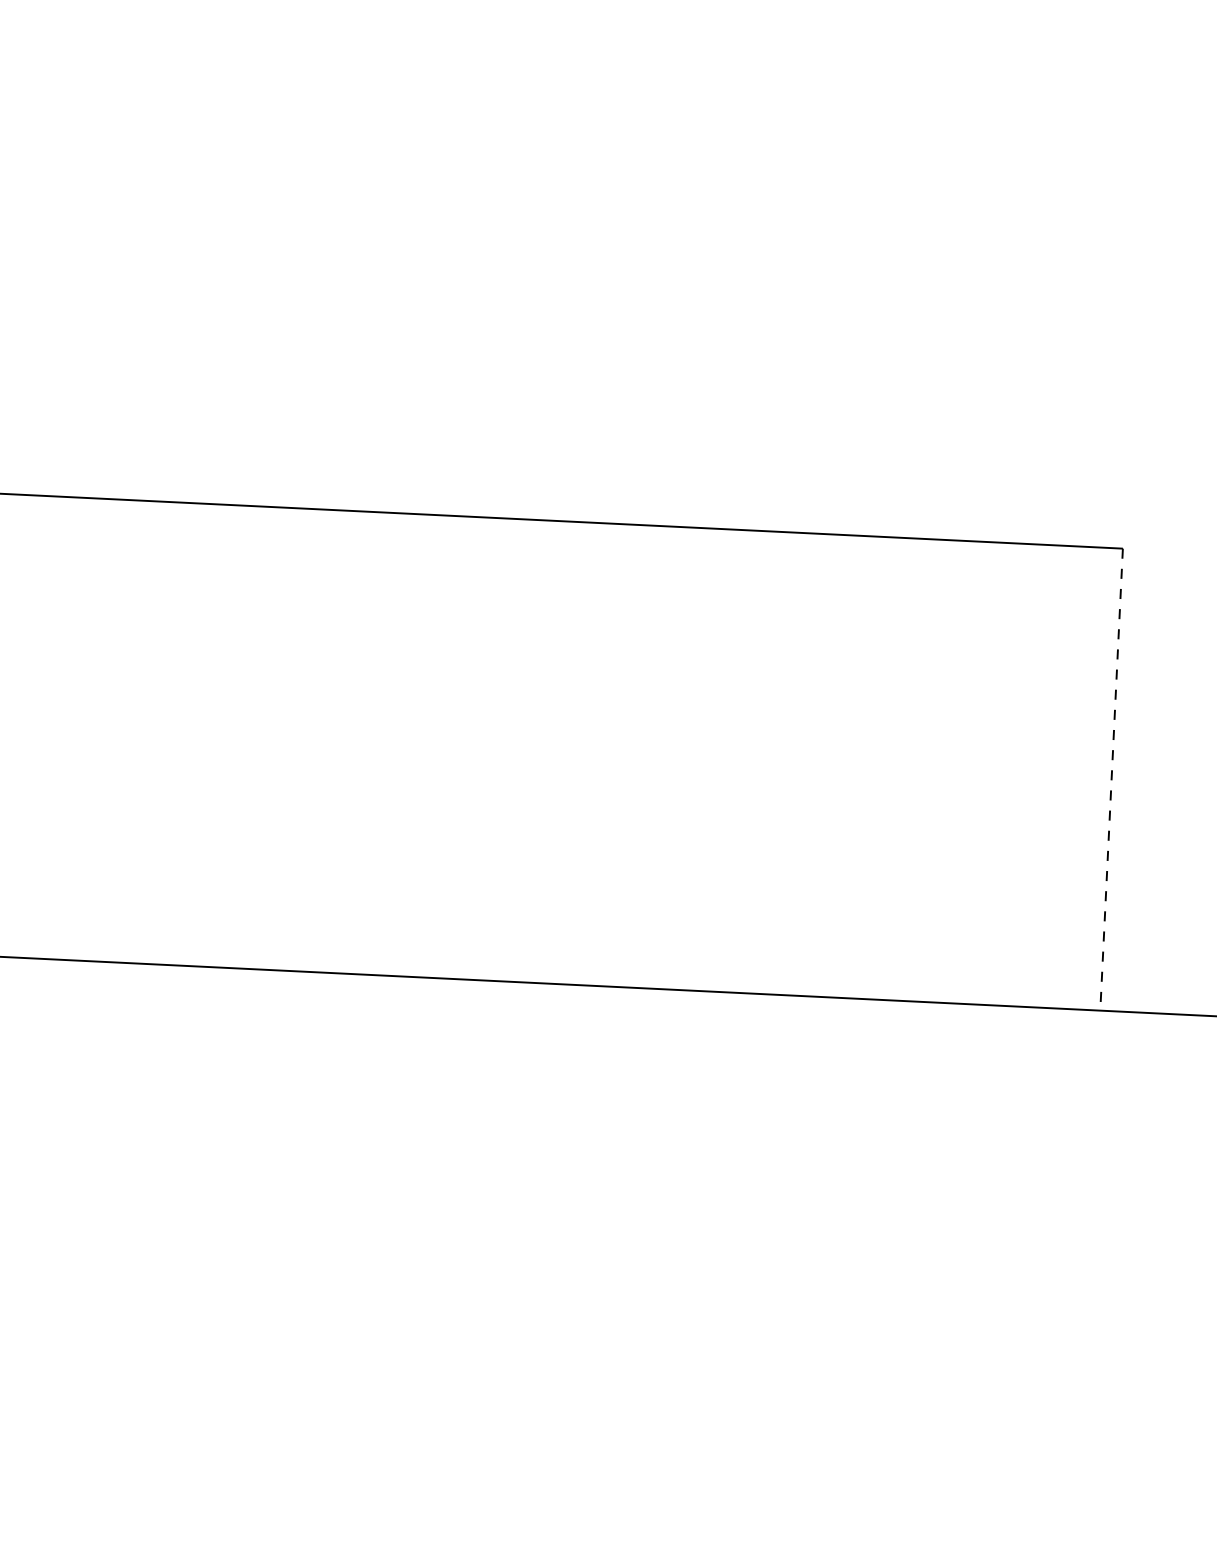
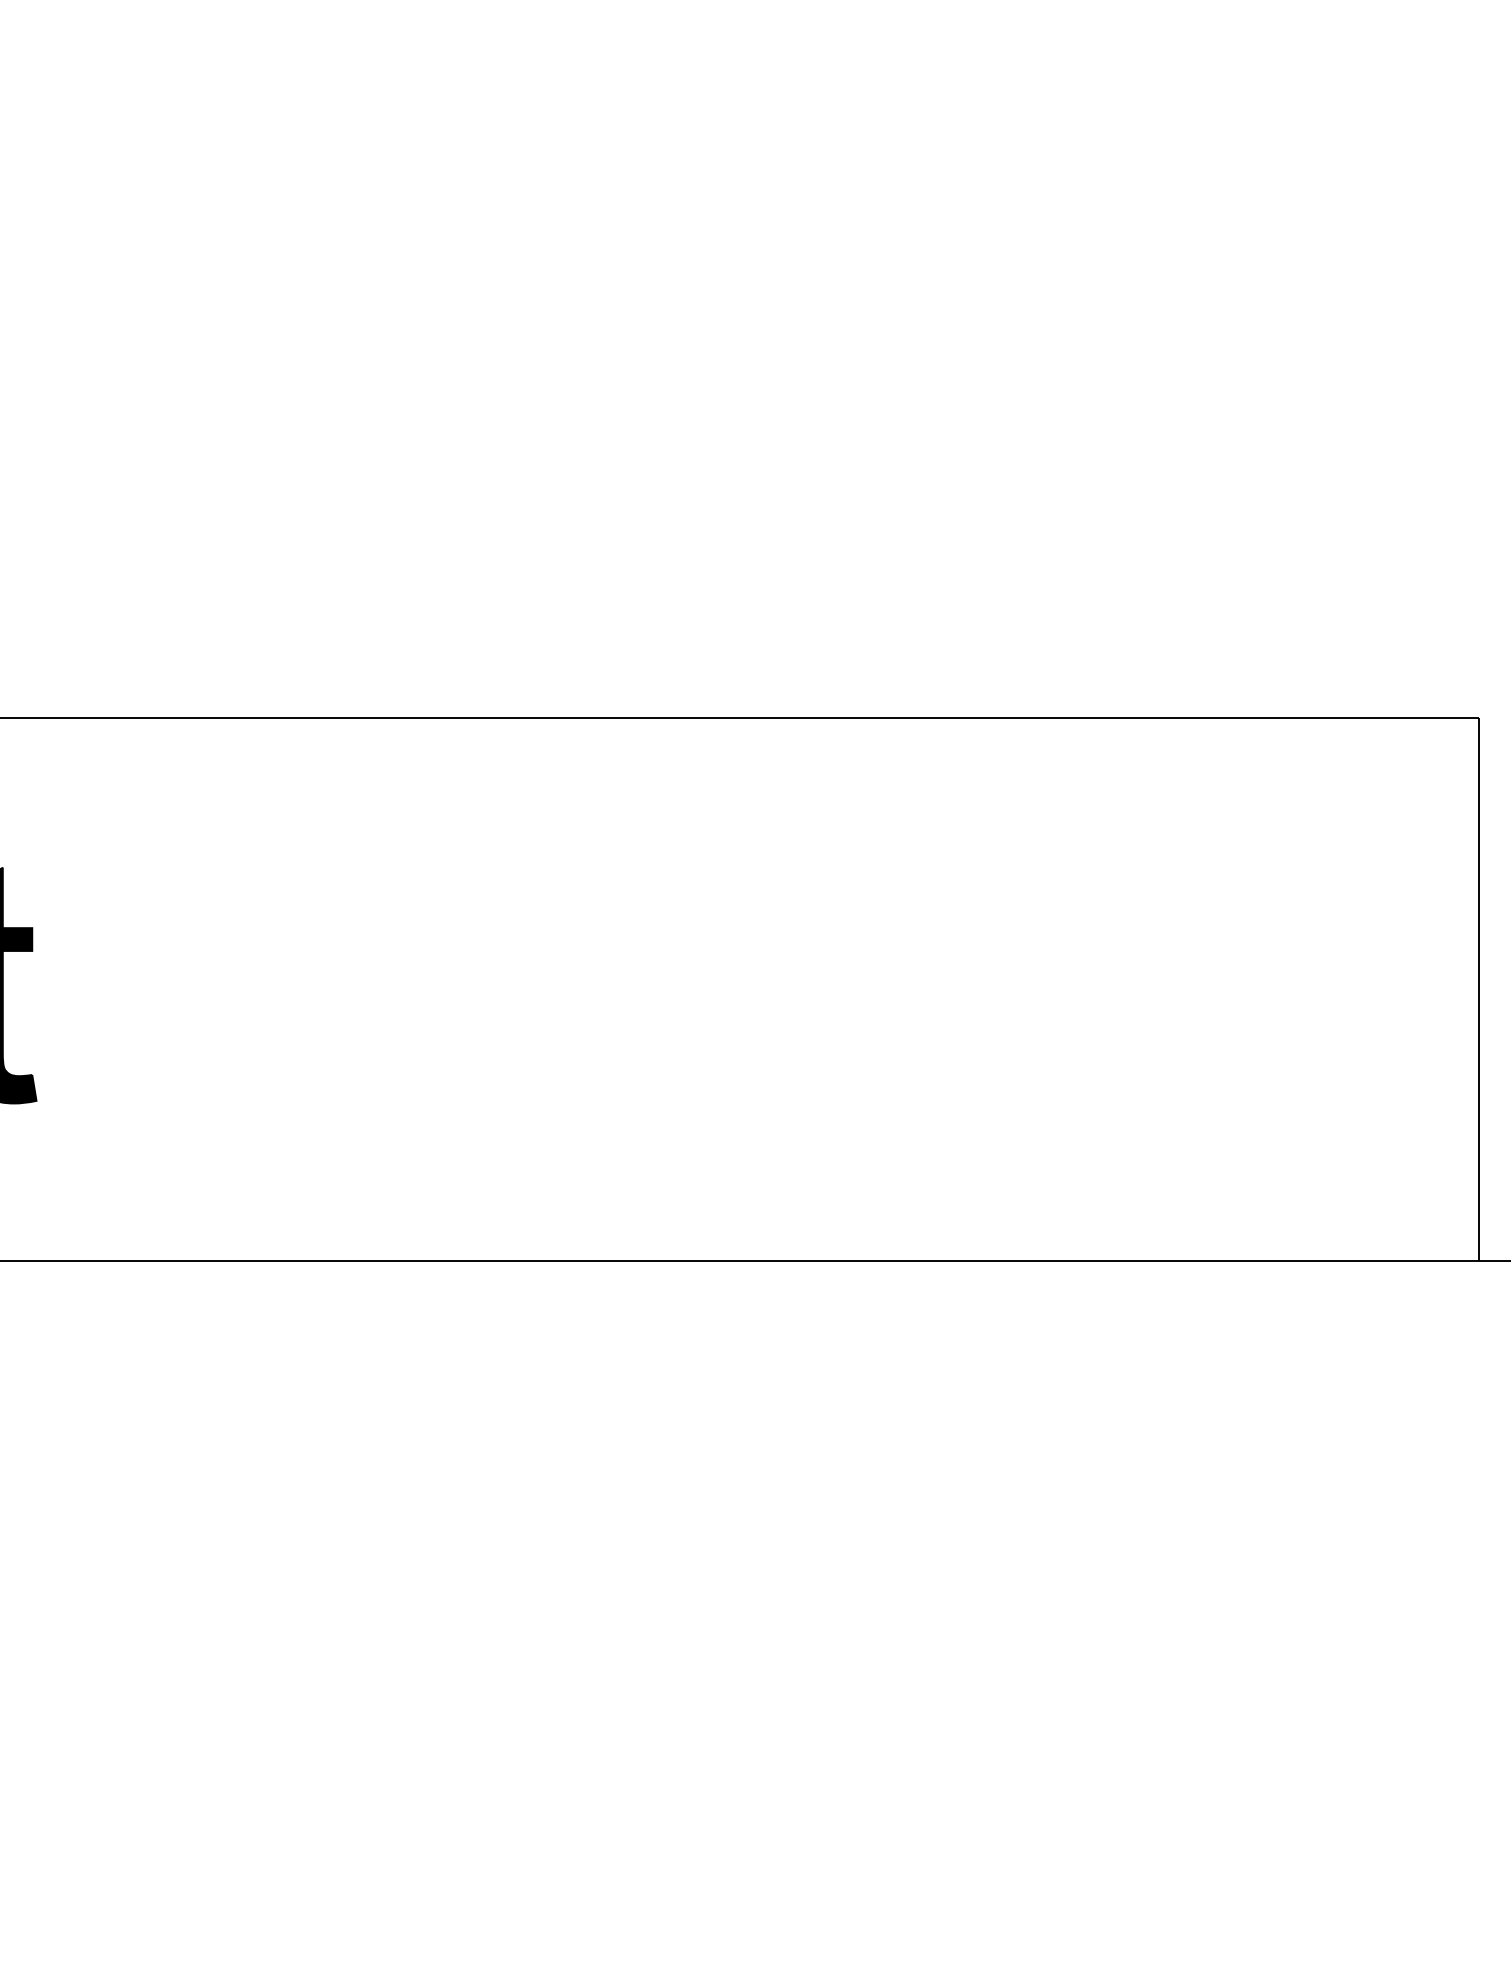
line: (1111, 780) -> (1478, 990), dashed -> solid

